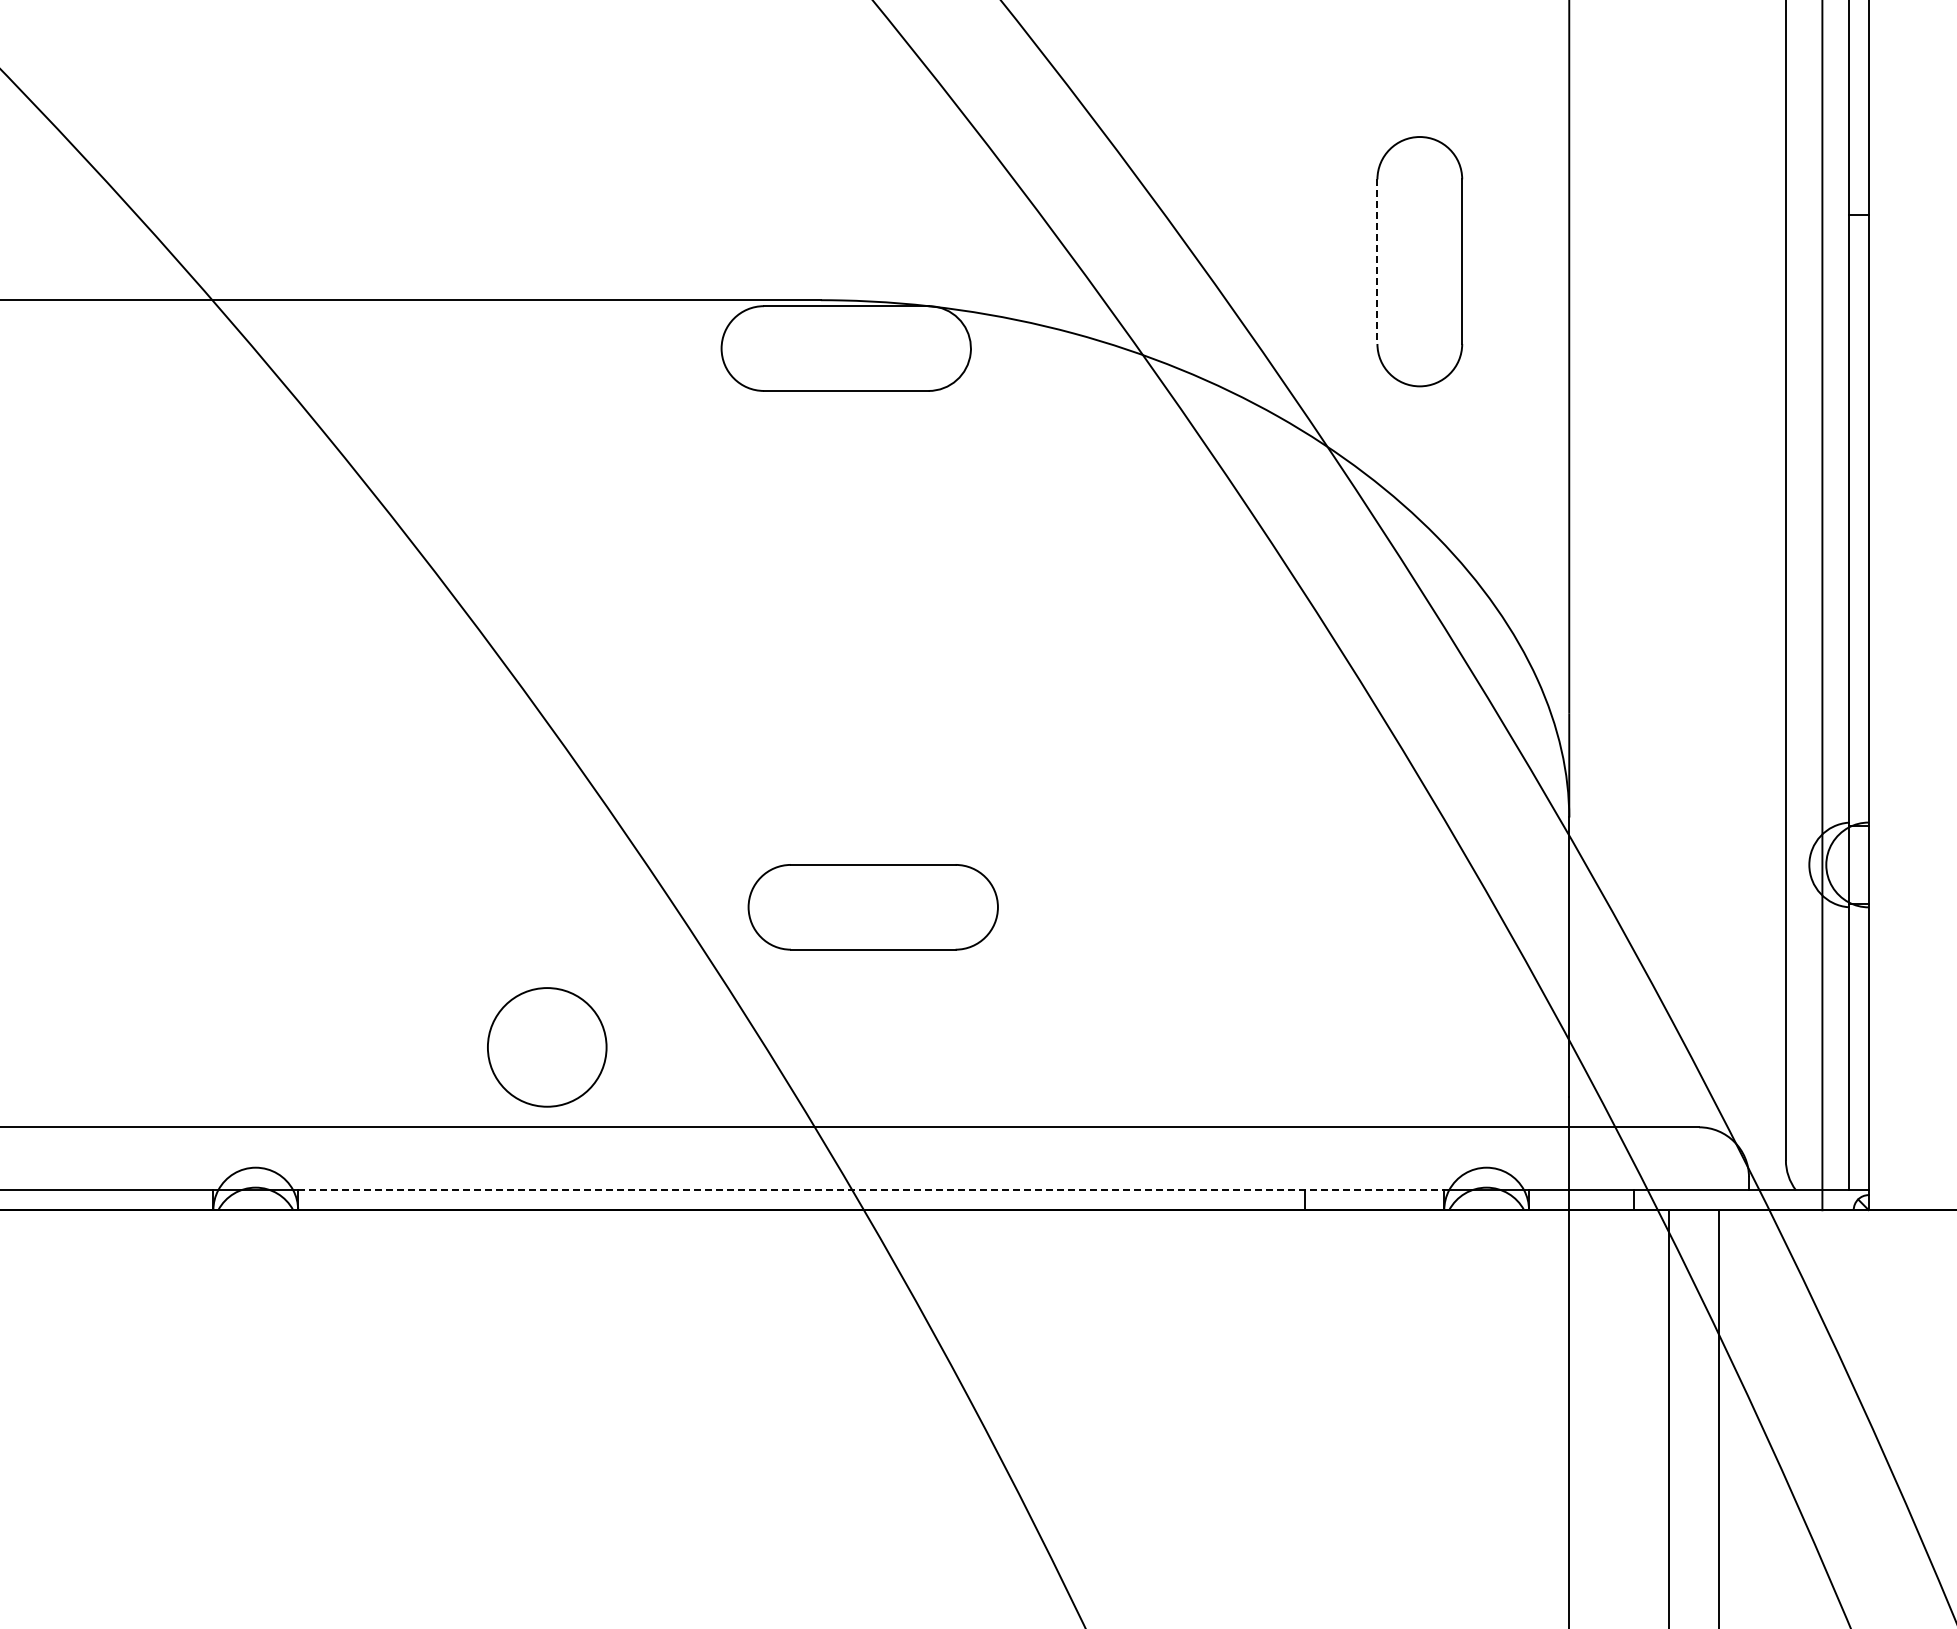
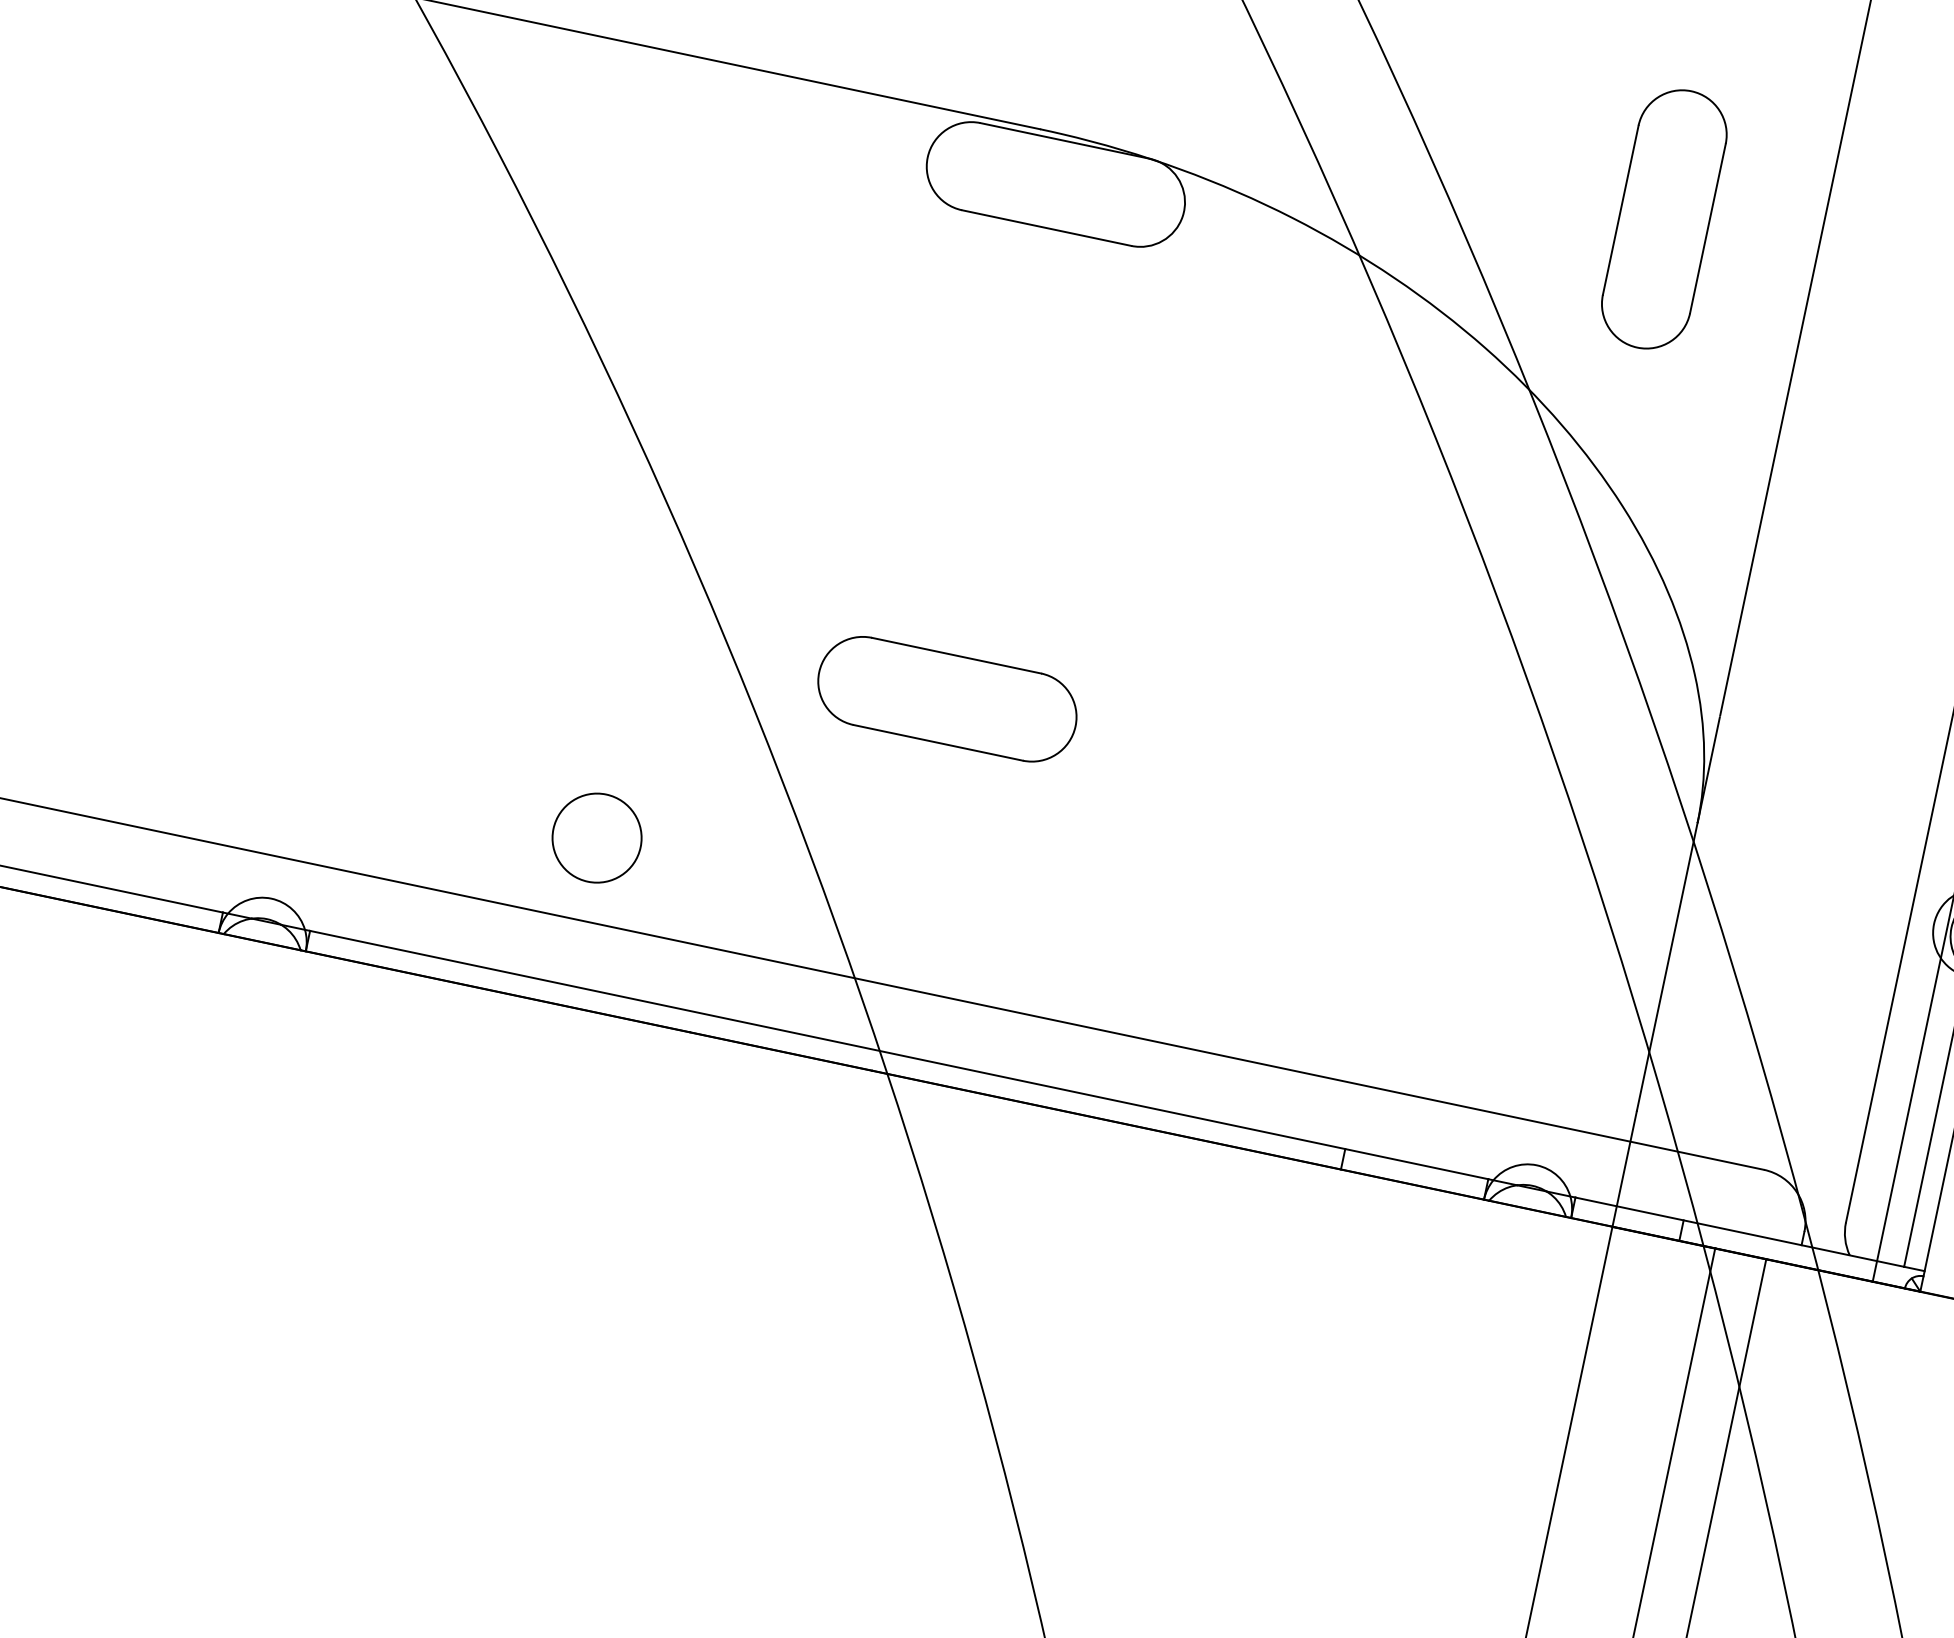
line: (1377, 262) -> (1620, 211), dashed -> solid
part: (872, 907) -> (946, 699), moved
circle: (546, 1047) -> (596, 838), size x0.71
line: (871, 1190) -> (899, 1055), dashed -> solid

